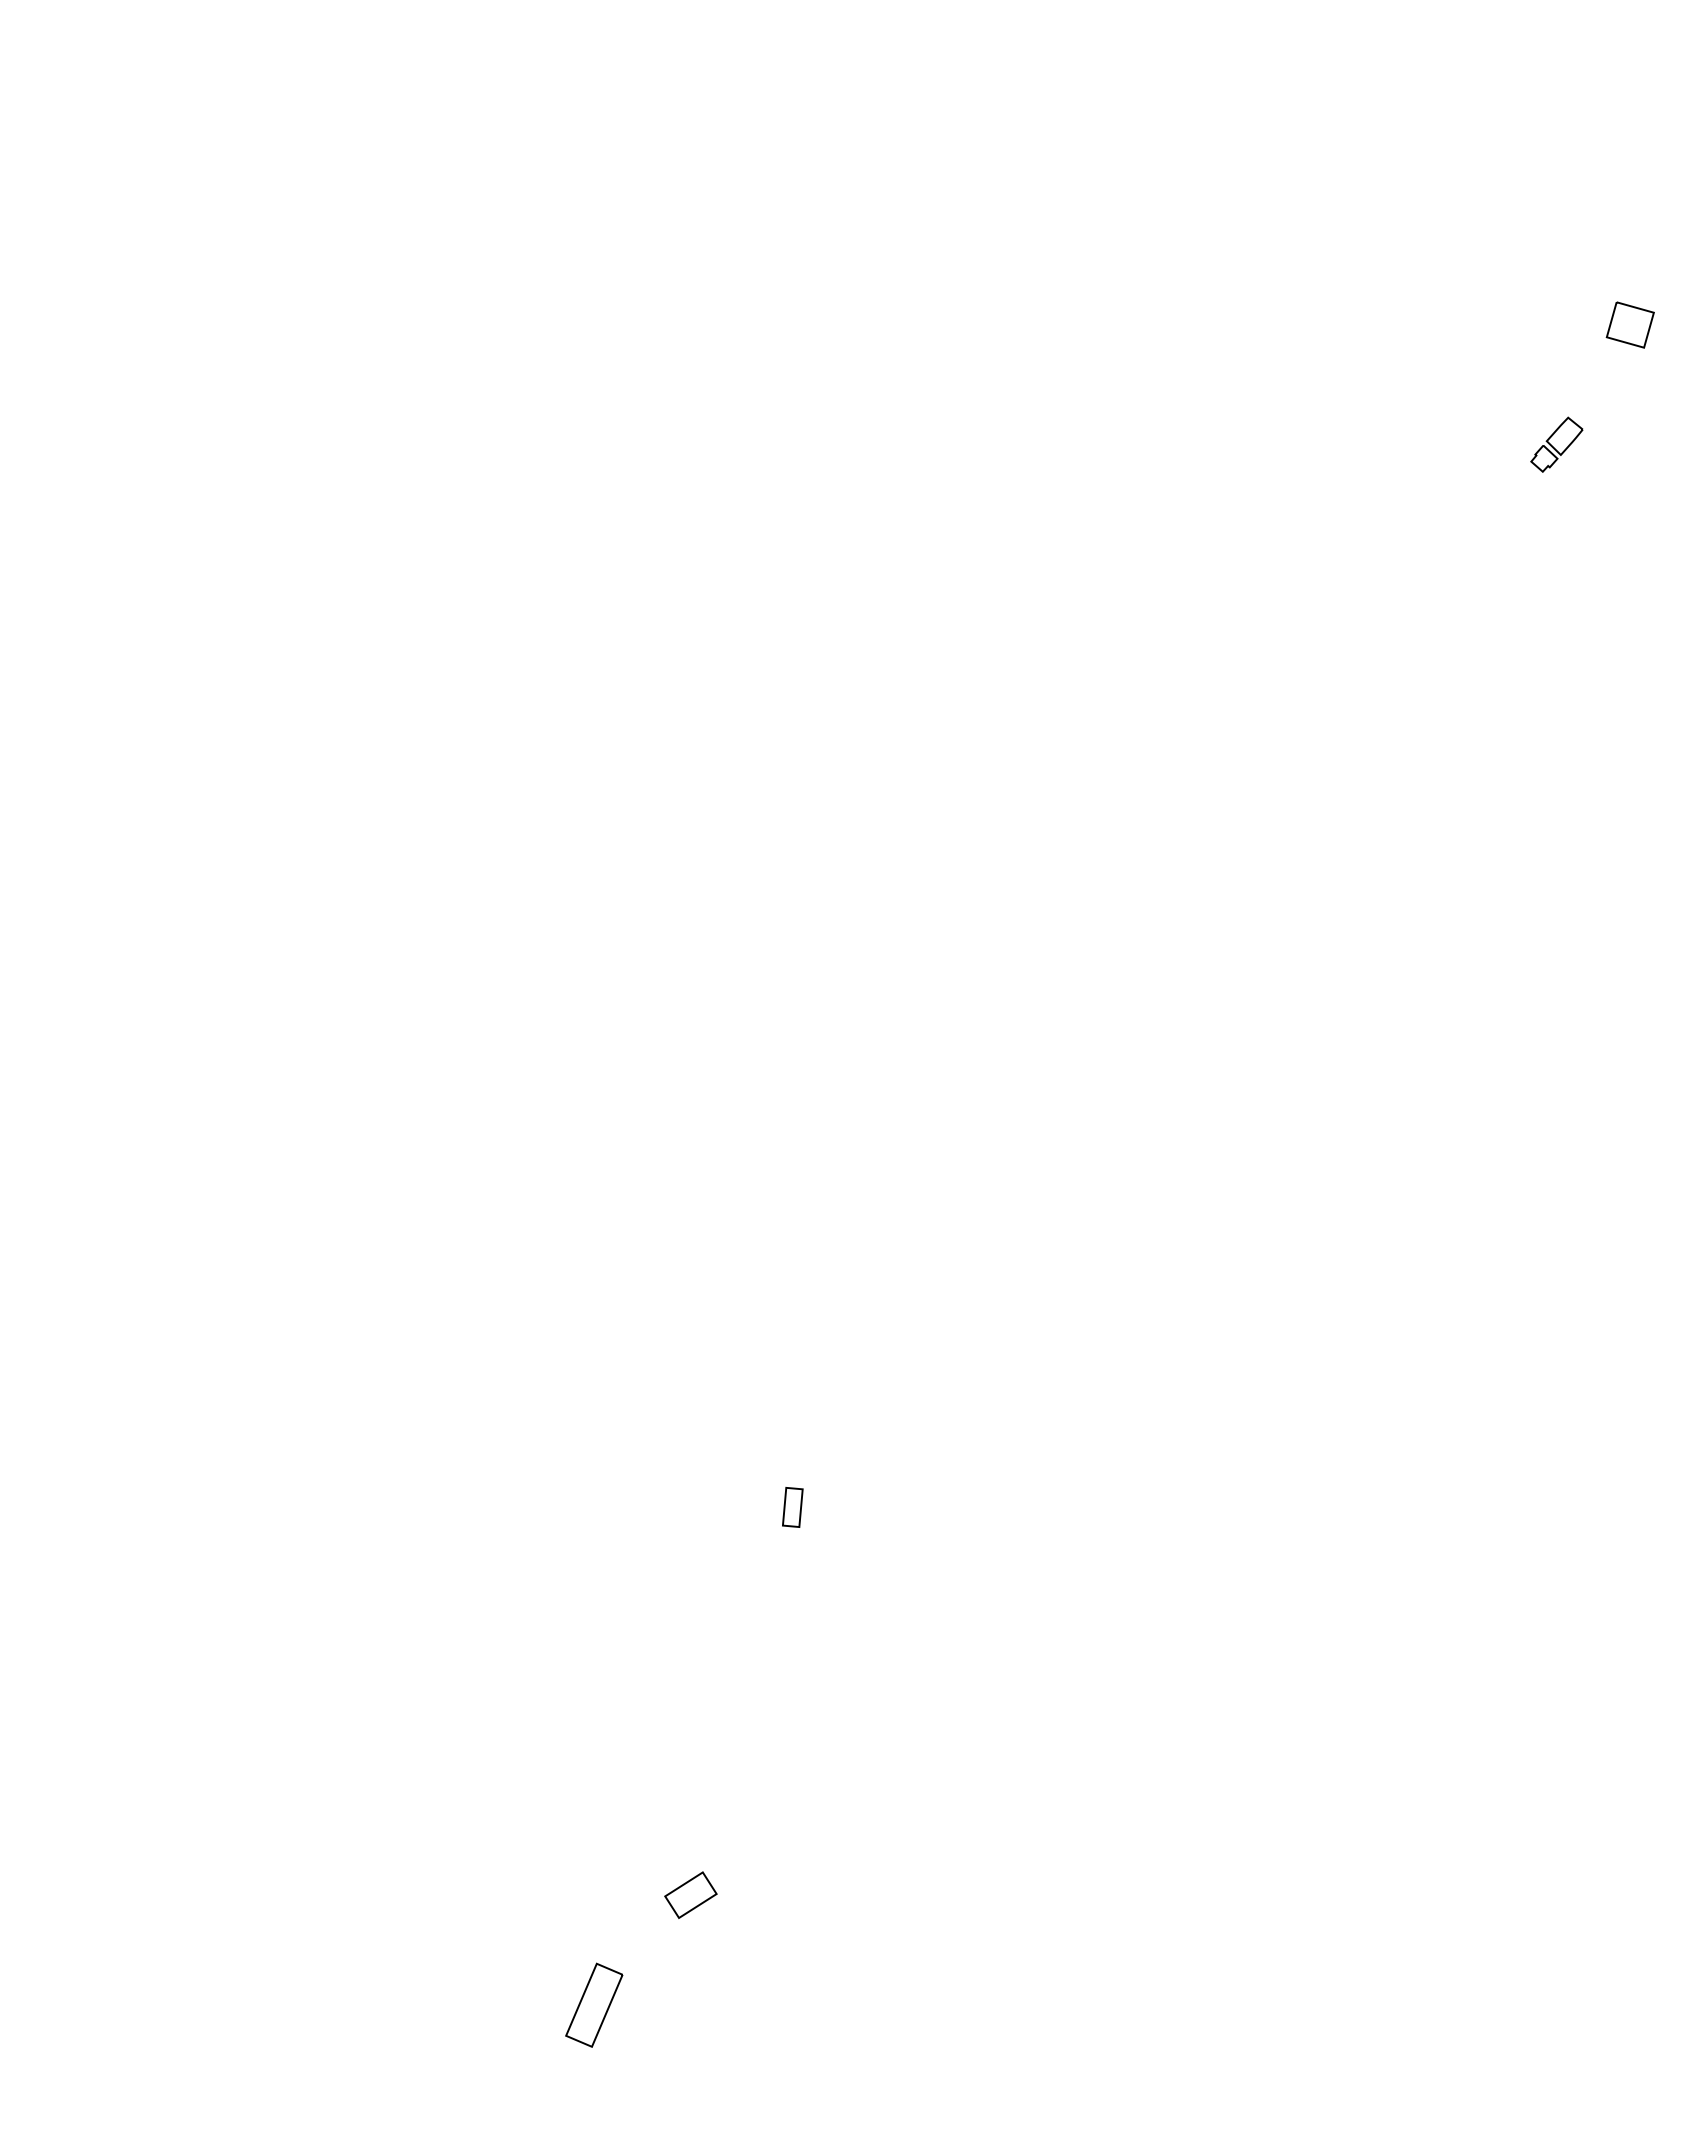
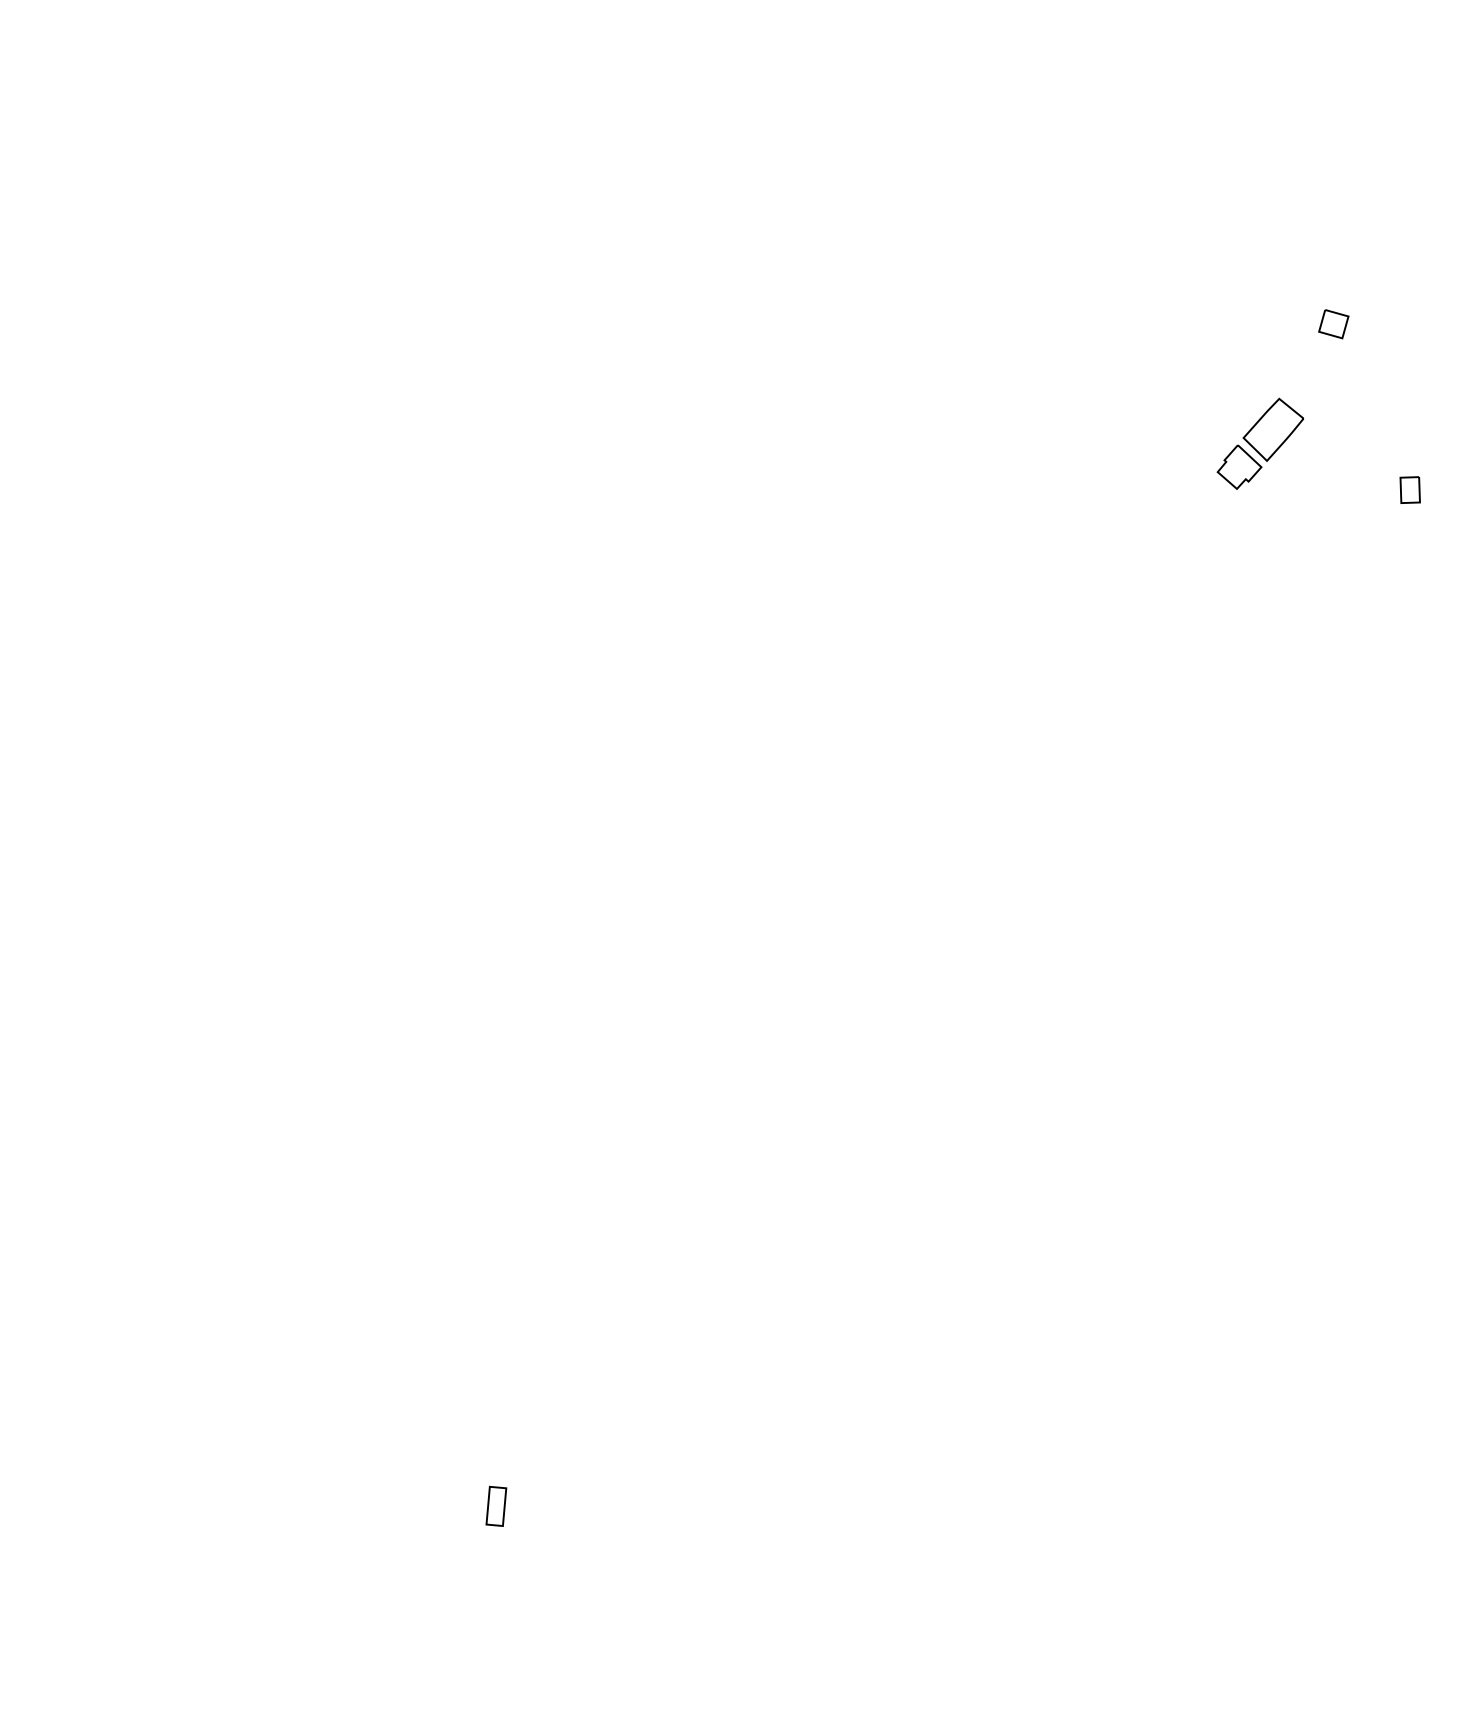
part: (1629, 325) -> (1333, 324), size x0.62
part: (1556, 444) -> (1260, 443), size x1.67

